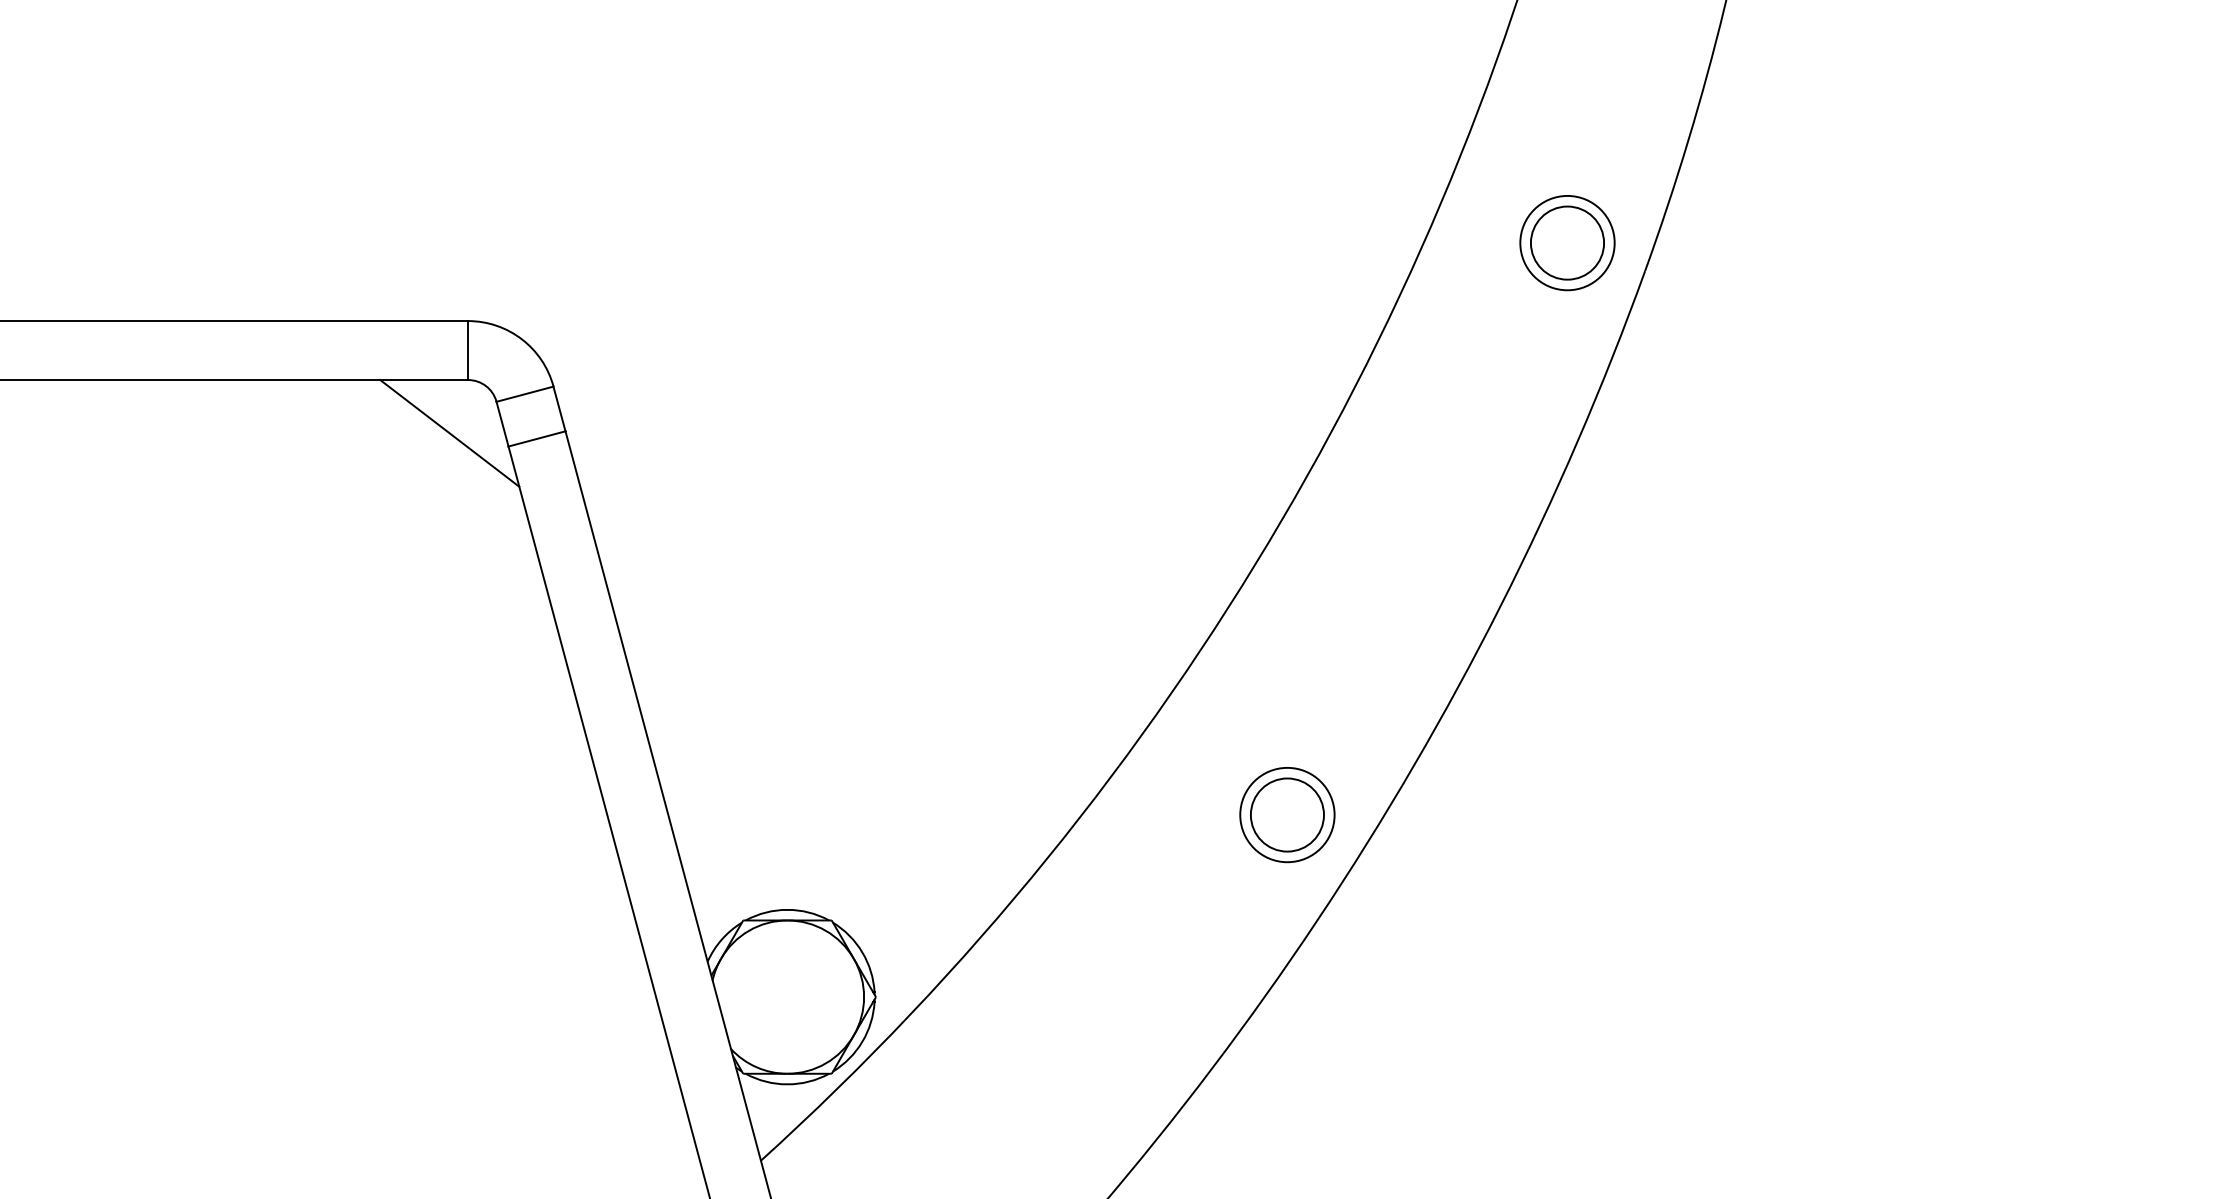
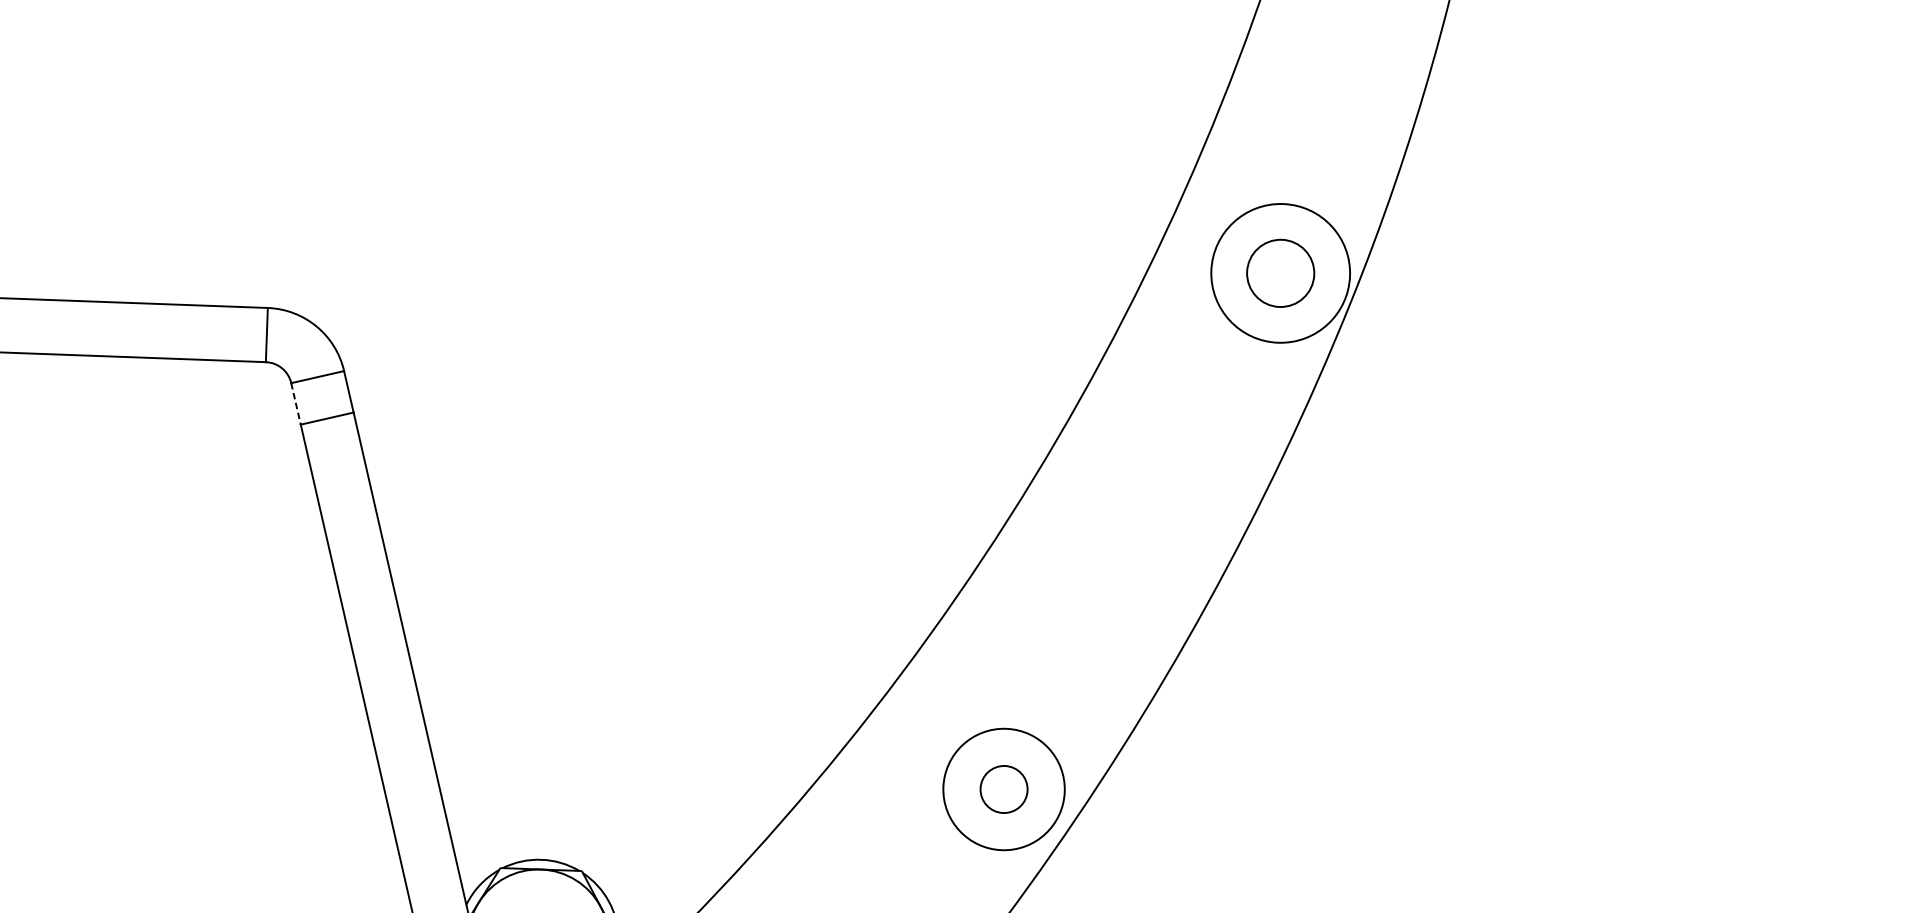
circle: (1567, 242) -> (1280, 272), size x1.6
line: (502, 424) -> (295, 404), solid -> dashed
line: (449, 433) -> (246, 410), removed
circle: (1286, 814) -> (1003, 788), size x0.7
circle: (1287, 814) -> (1004, 789), size x1.4

